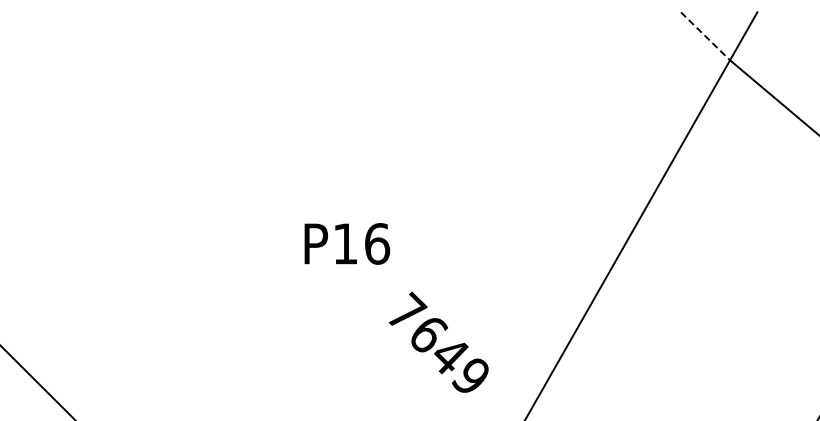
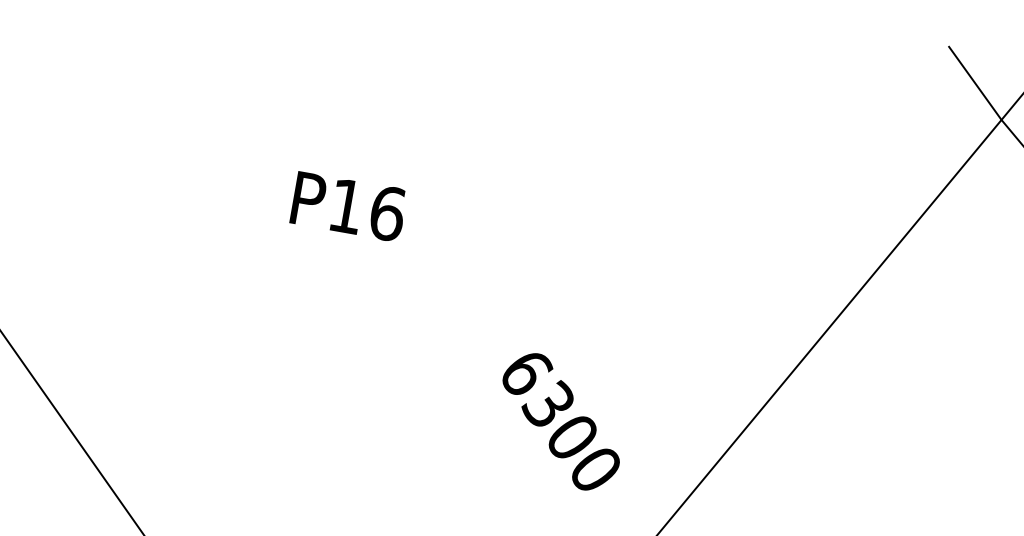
line: (705, 36) -> (975, 83), dashed -> solid
text: (347, 243) -> (349, 206), moved
text: (438, 342) -> (560, 417), 7649 -> 6300

